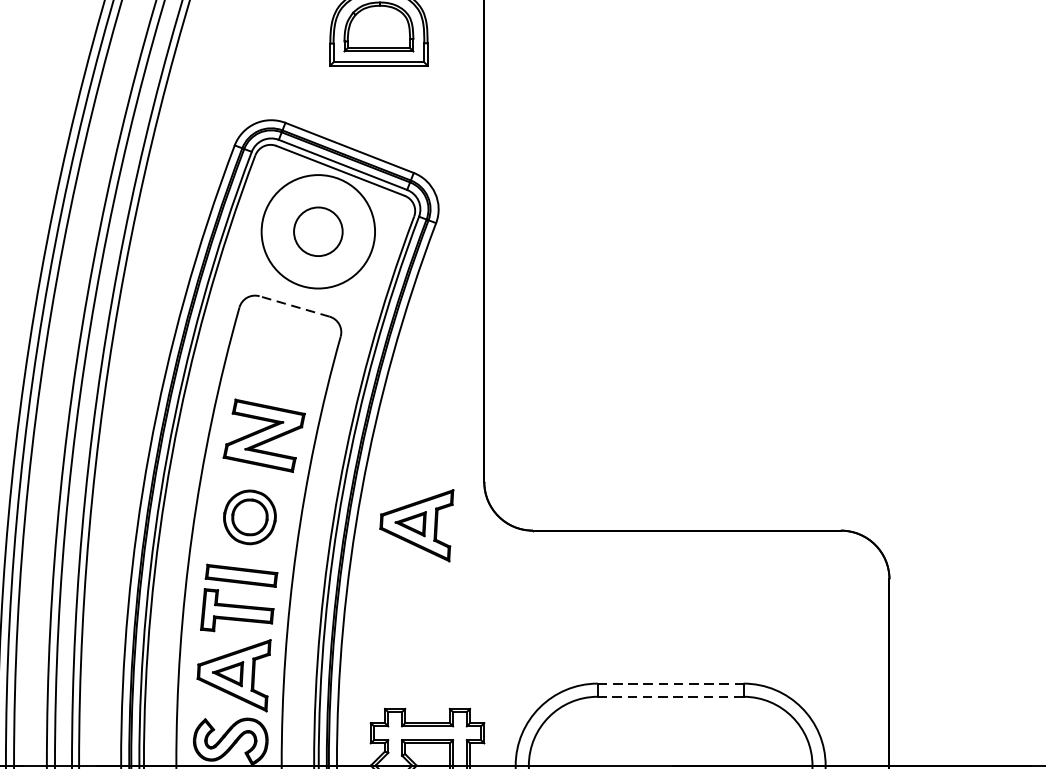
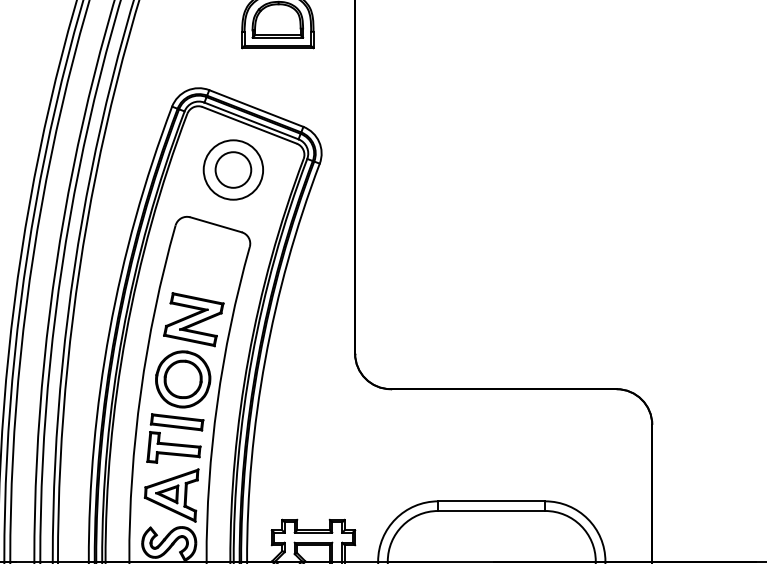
circle: (318, 231) -> (233, 169), size x0.71
line: (295, 306) -> (216, 224), dashed -> solid
part: (250, 517) -> (183, 379), size x1.43
part: (416, 525) -> (305, 385), removed
line: (671, 683) -> (492, 501), dashed -> solid
line: (670, 697) -> (491, 511), dashed -> solid

